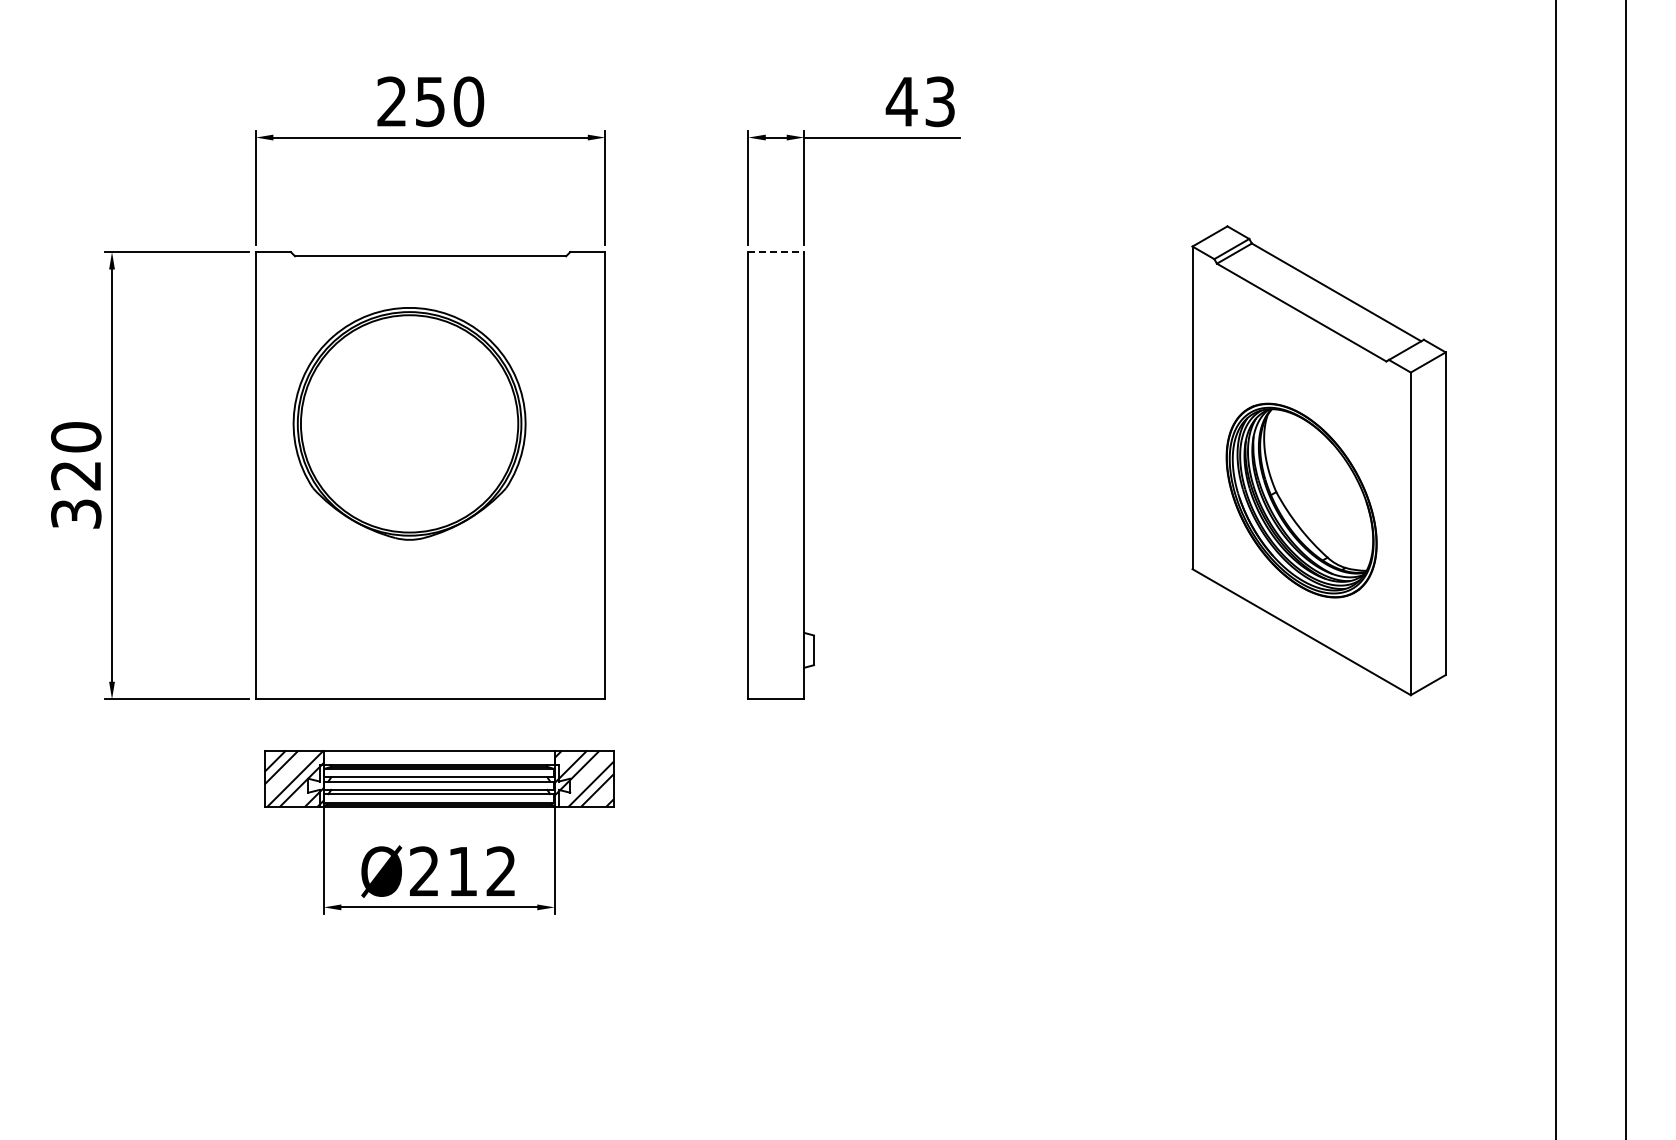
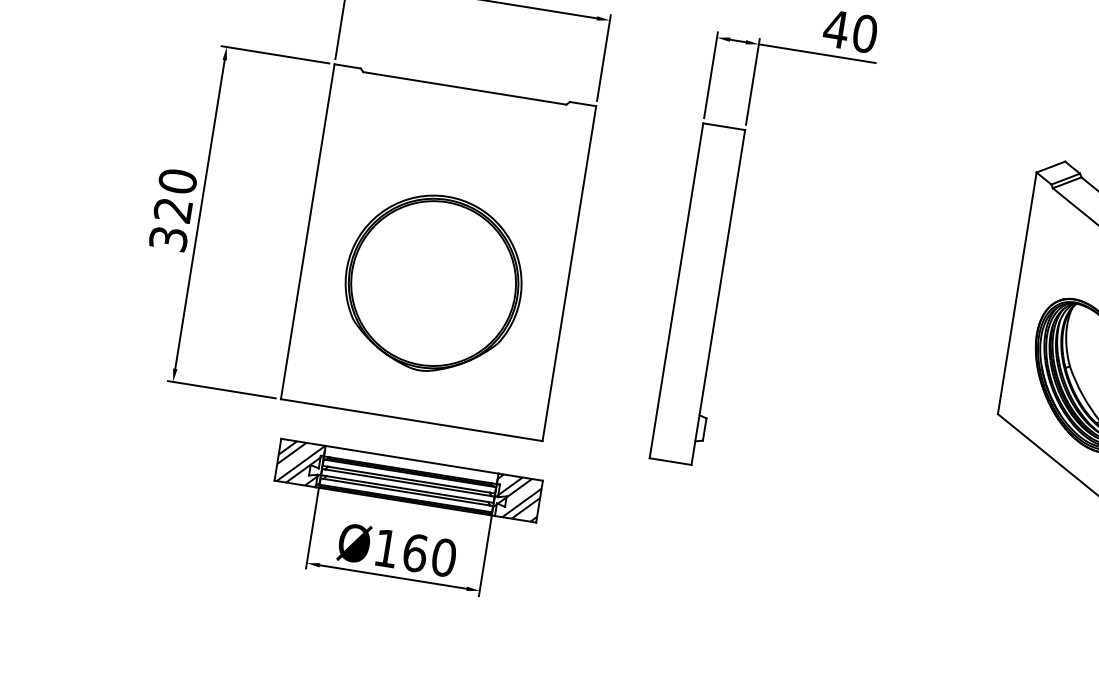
text: (940, 101) -> (865, 33), 43 -> 40
line: (776, 252) -> (724, 127), dashed -> solid
part: (409, 423) -> (433, 283), moved
text: (463, 871) -> (415, 553), Ø212 -> Ø160

